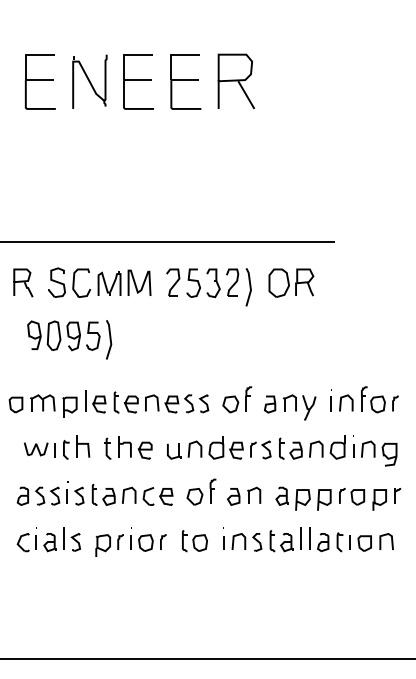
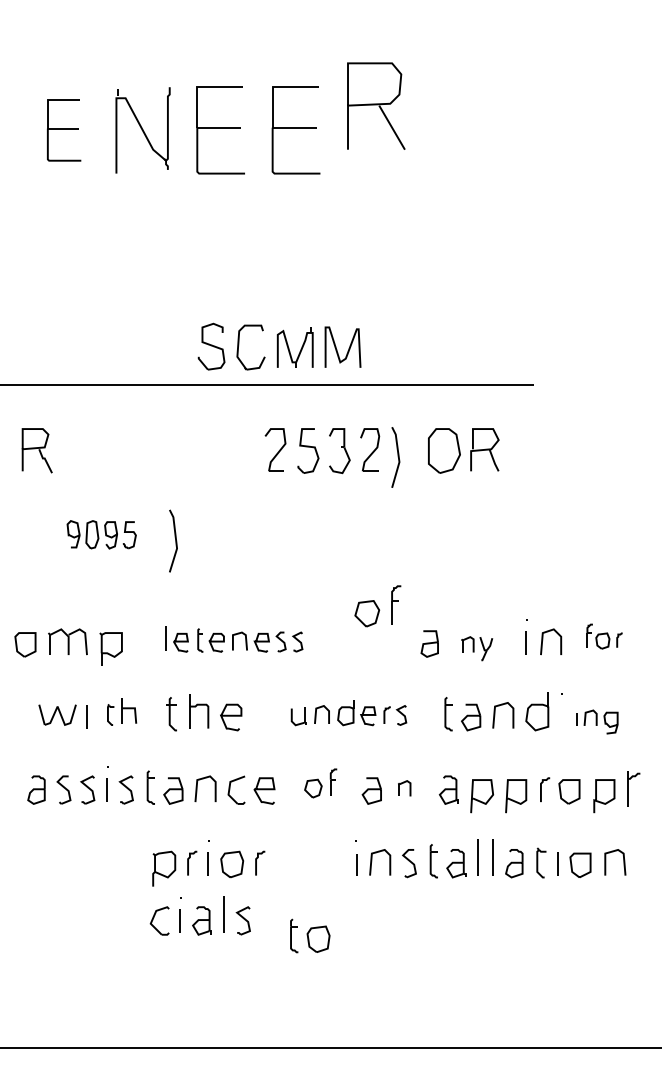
part: (39, 81) -> (62, 129), size x0.7
part: (235, 81) -> (374, 106), moved
part: (99, 282) -> (279, 346), moved
part: (63, 335) -> (101, 534), size x0.6
part: (237, 399) -> (377, 605), moved
part: (379, 399) -> (603, 635), size x0.6
part: (147, 401) -> (234, 639), size x0.7
part: (299, 407) -> (476, 648), size x0.6
part: (76, 447) -> (121, 712), size x0.7
part: (219, 447) -> (349, 712), size x0.7
part: (375, 453) -> (597, 721), size x0.6
part: (201, 491) -> (320, 782), size x0.7
part: (254, 494) -> (405, 787), size x0.6
part: (397, 495) -> (632, 788), size x1.4
part: (48, 539) -> (199, 916), moved
part: (194, 541) -> (309, 936), moved

